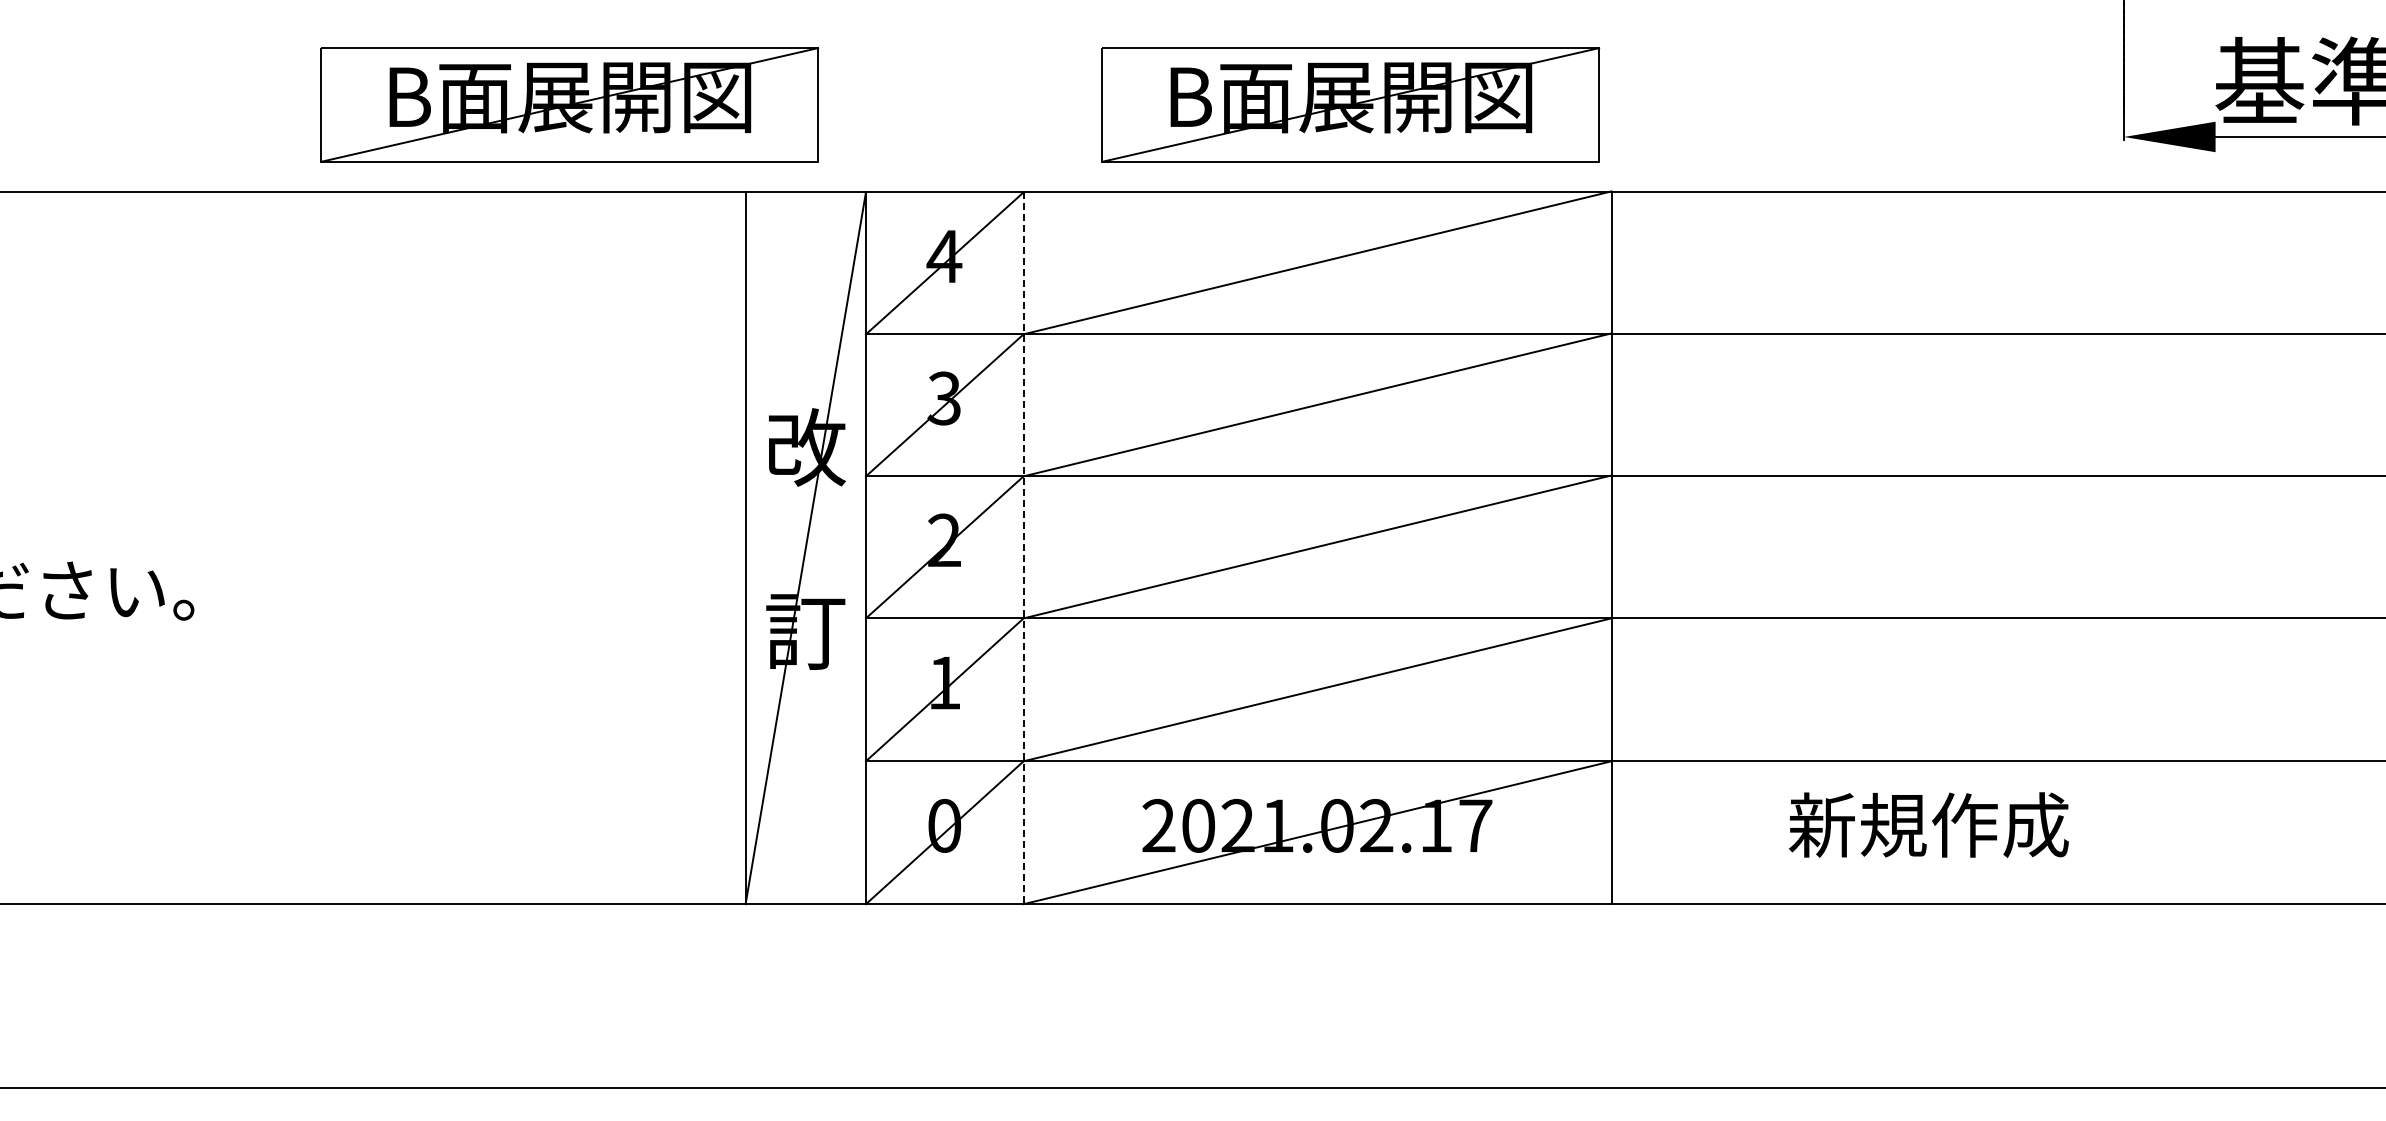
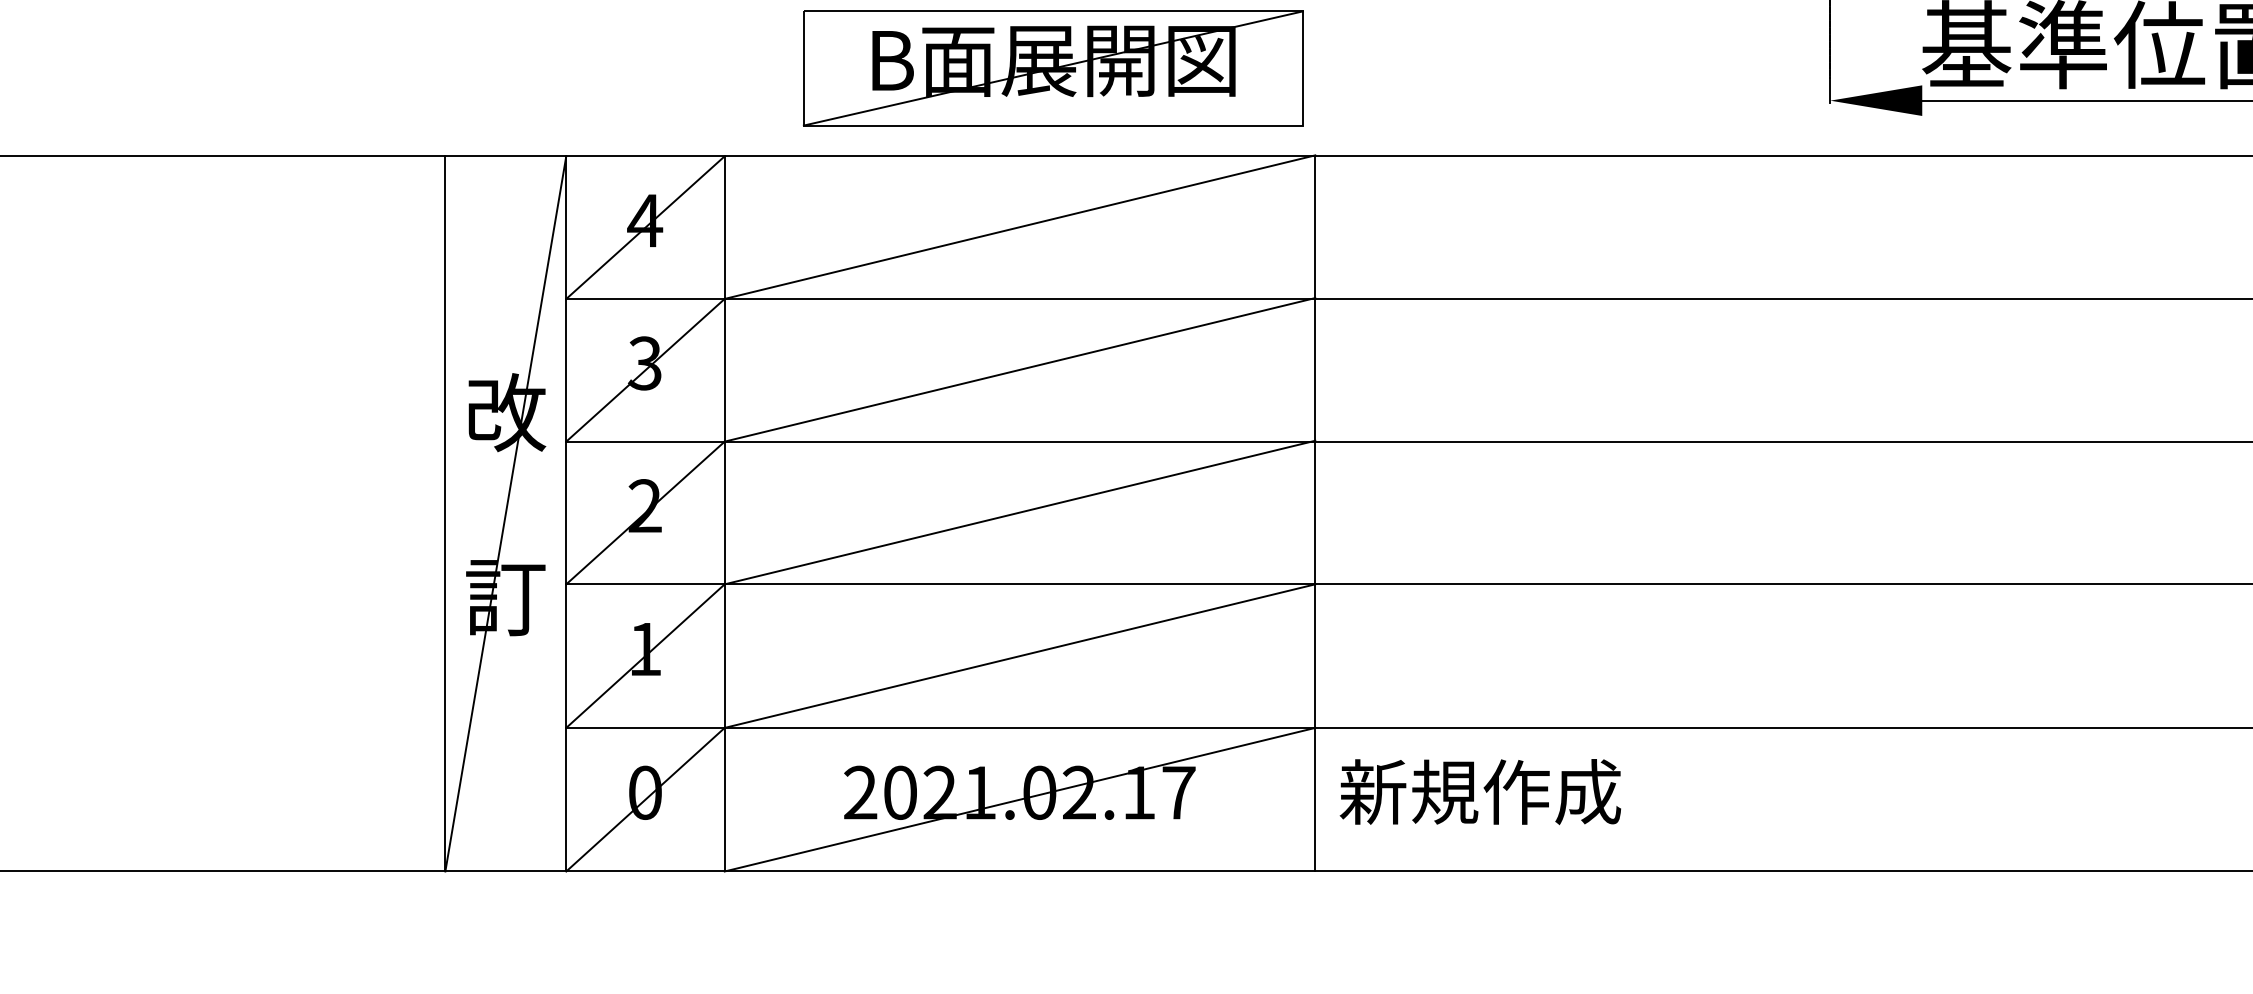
part: (569, 104) -> (268, 68), removed
line: (1023, 548) -> (724, 514), dashed -> solid
text: (1928, 824) -> (1480, 791), moved

